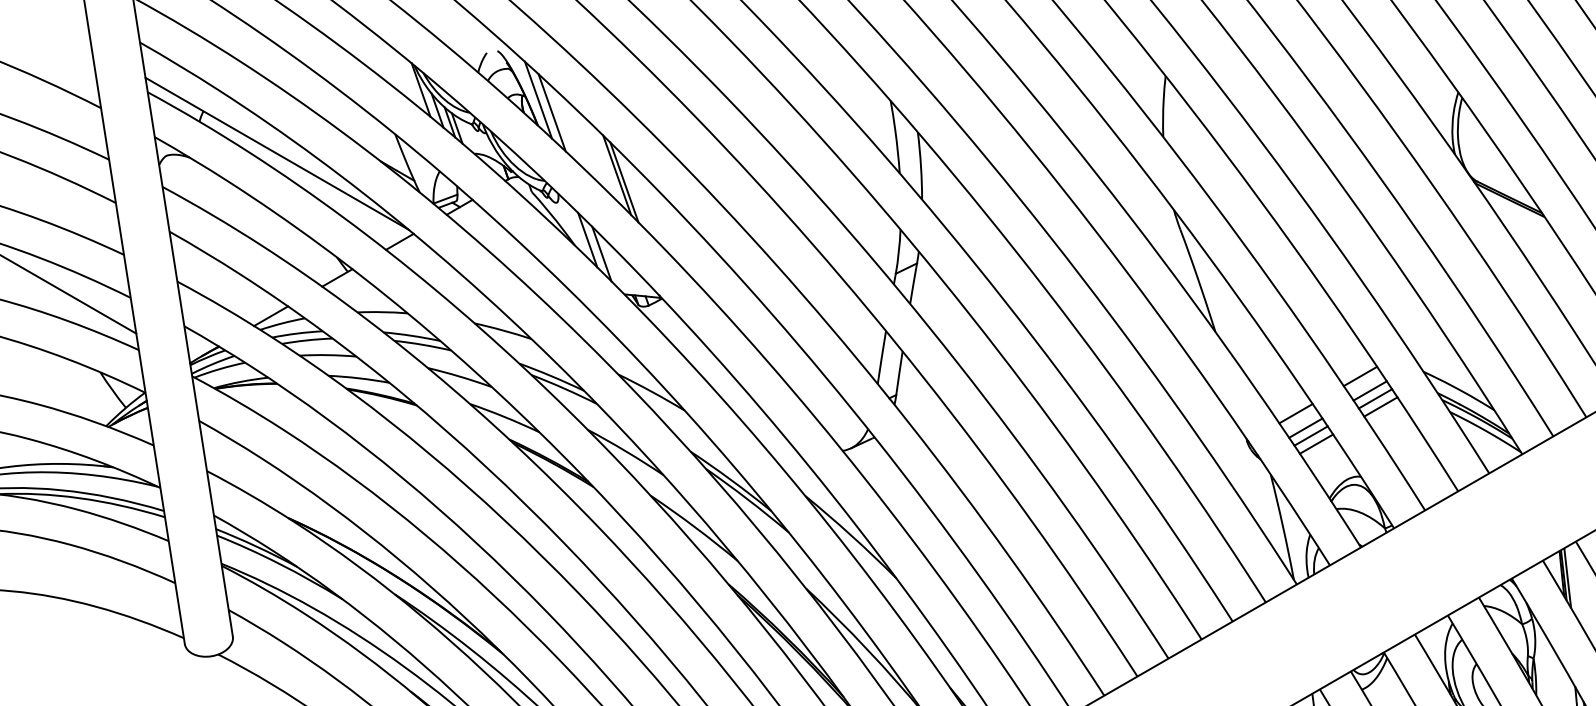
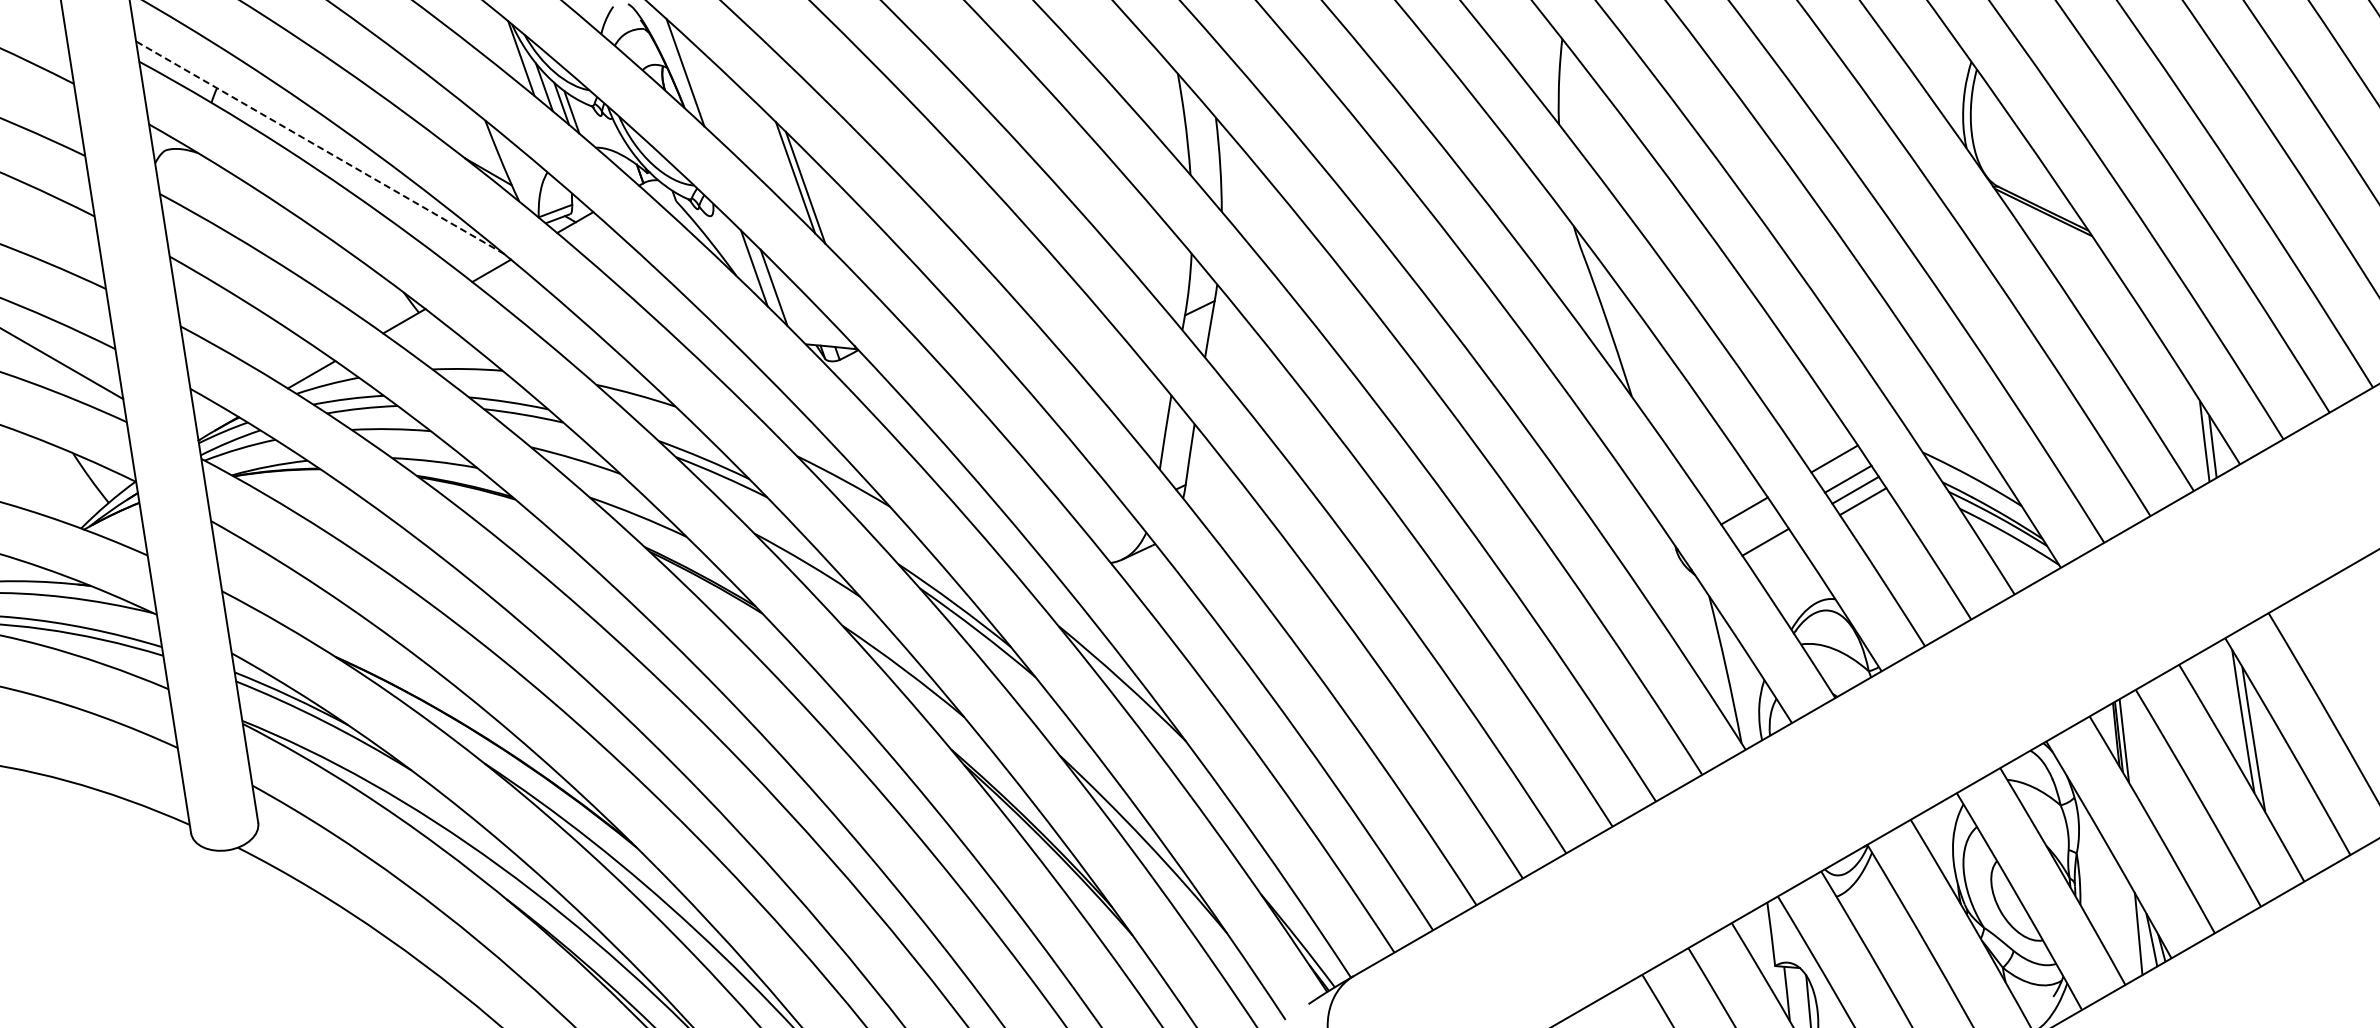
line: (552, 112) -> (704, 90), removed
line: (277, 153) -> (320, 147), solid -> dashed
line: (1305, 427) -> (1757, 530), removed
line: (1316, 444) -> (1772, 553), removed

